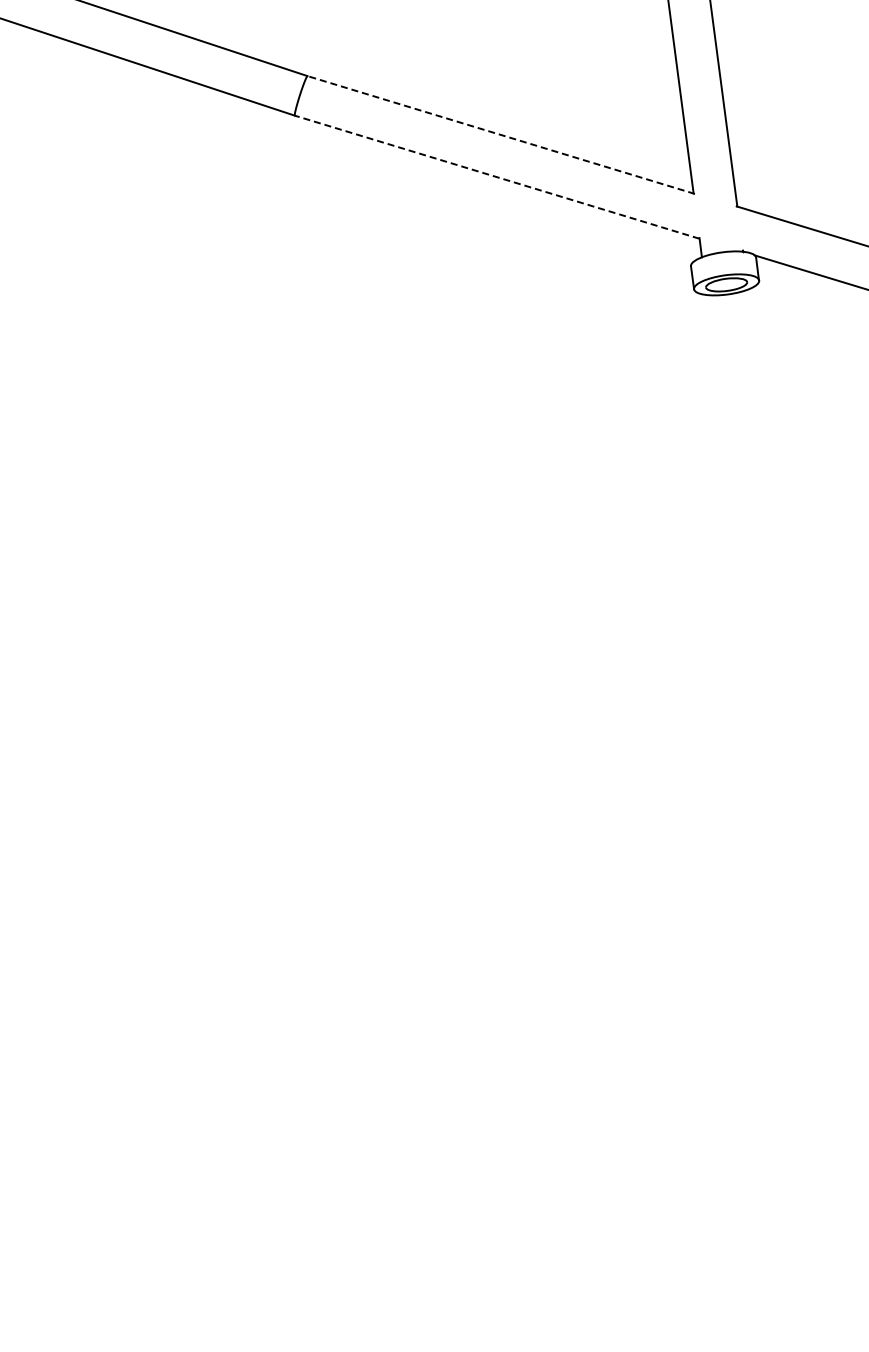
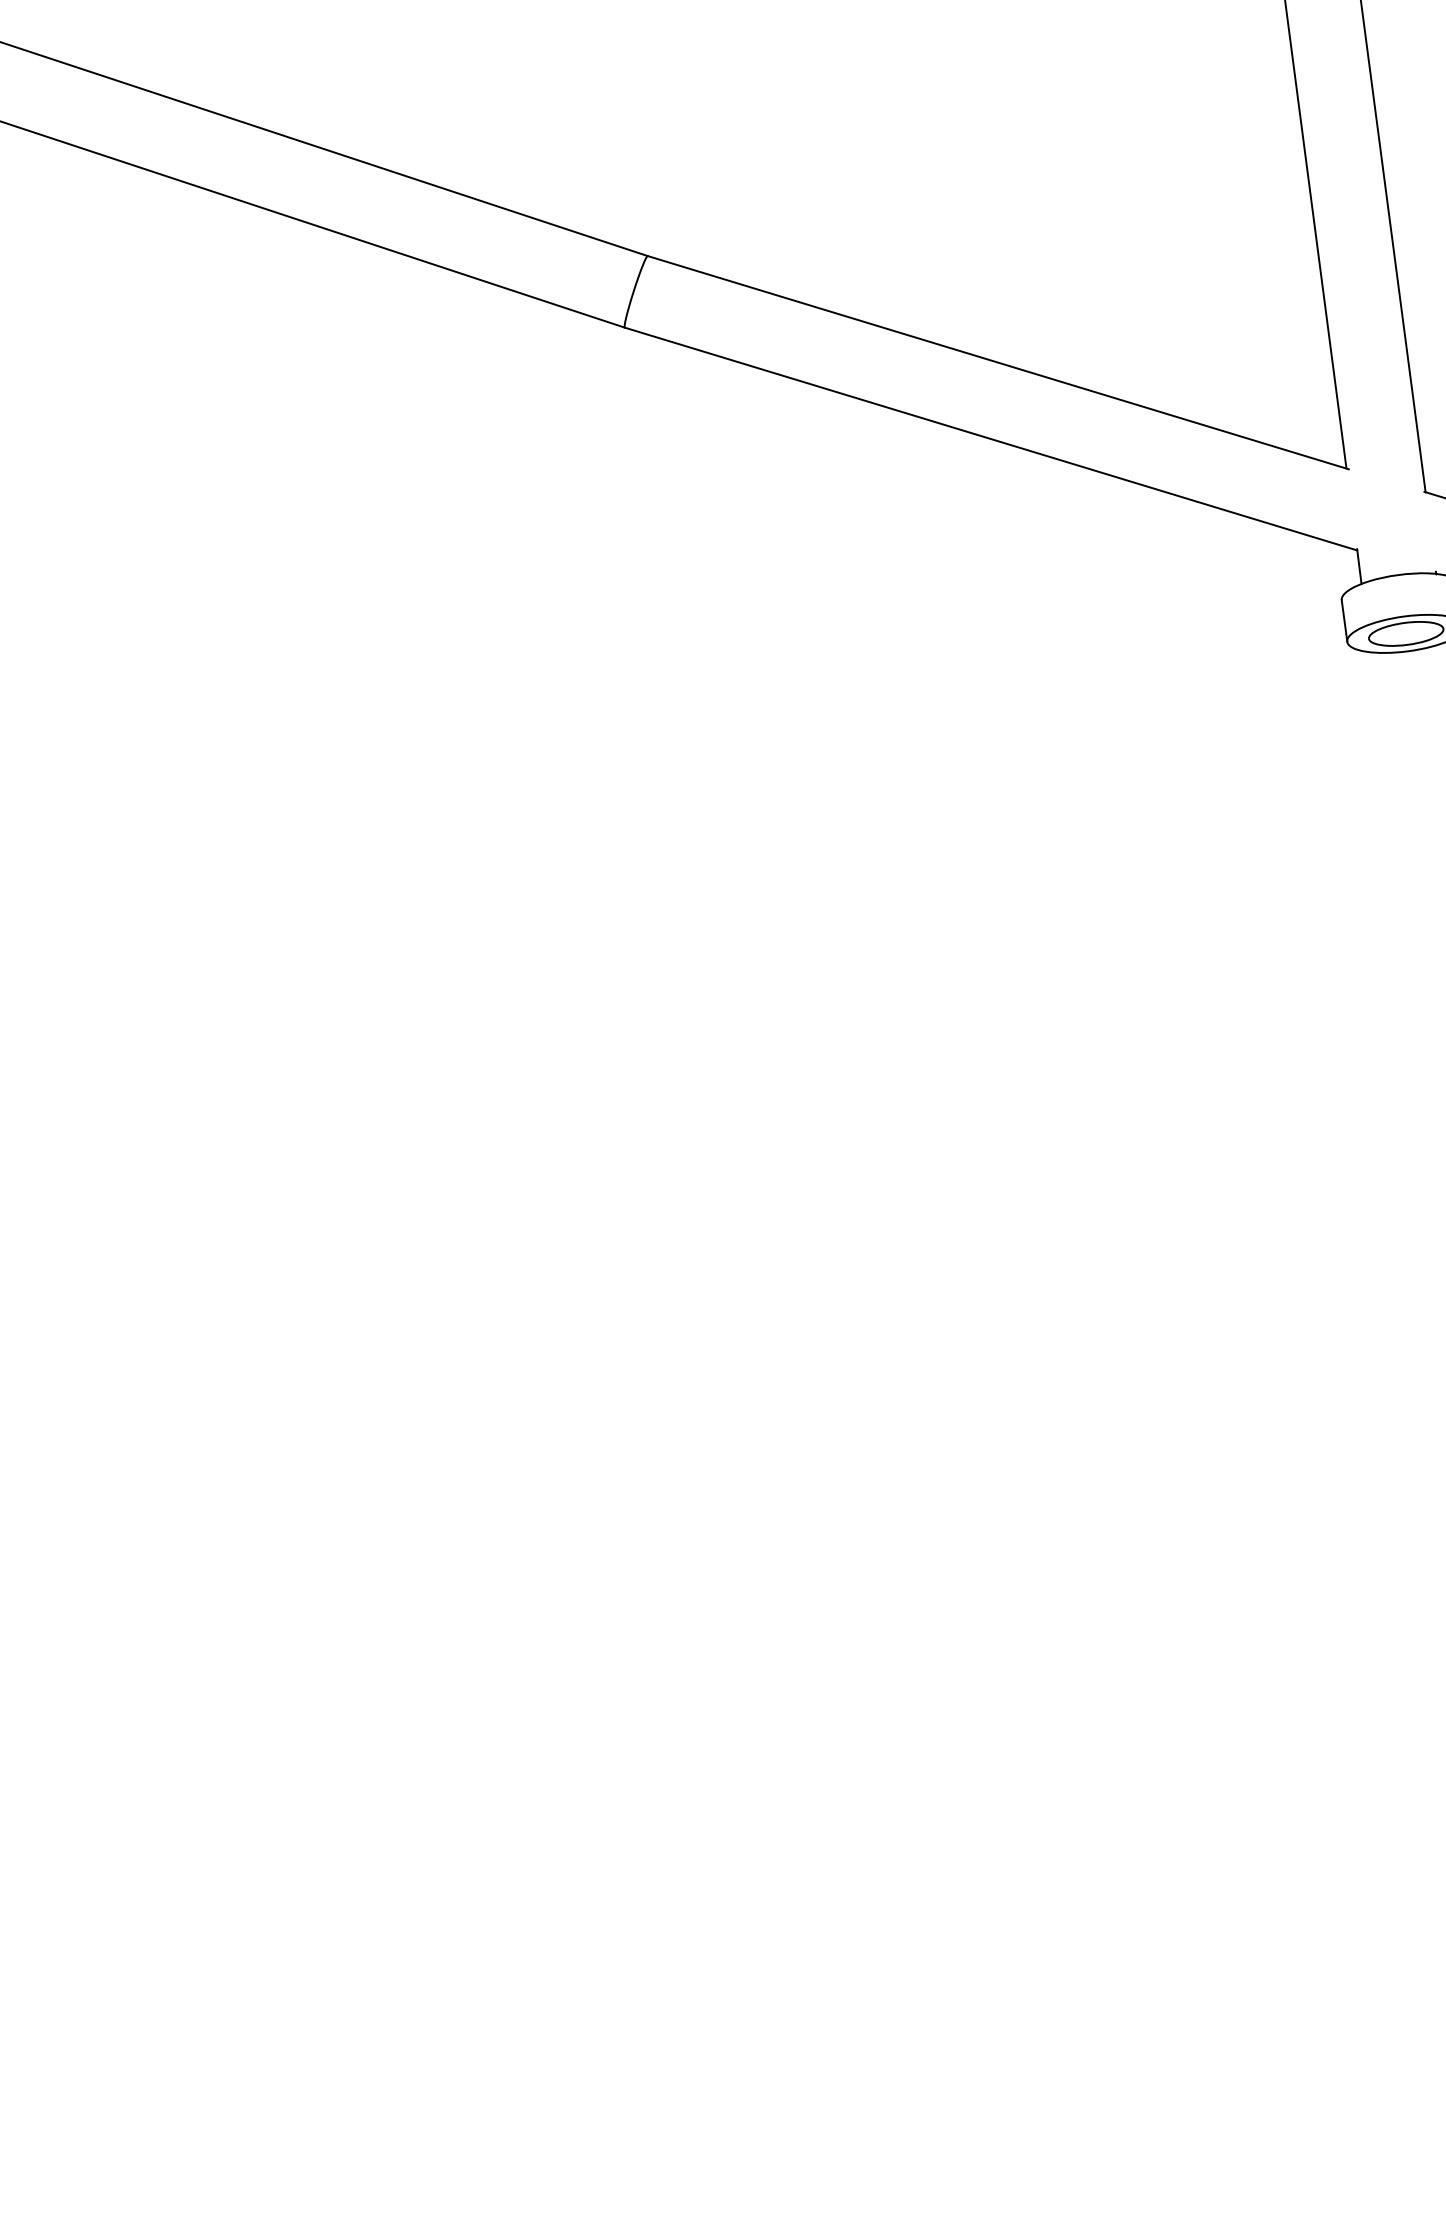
line: (500, 134) -> (996, 361), dashed -> solid
line: (496, 177) -> (989, 439), dashed -> solid

